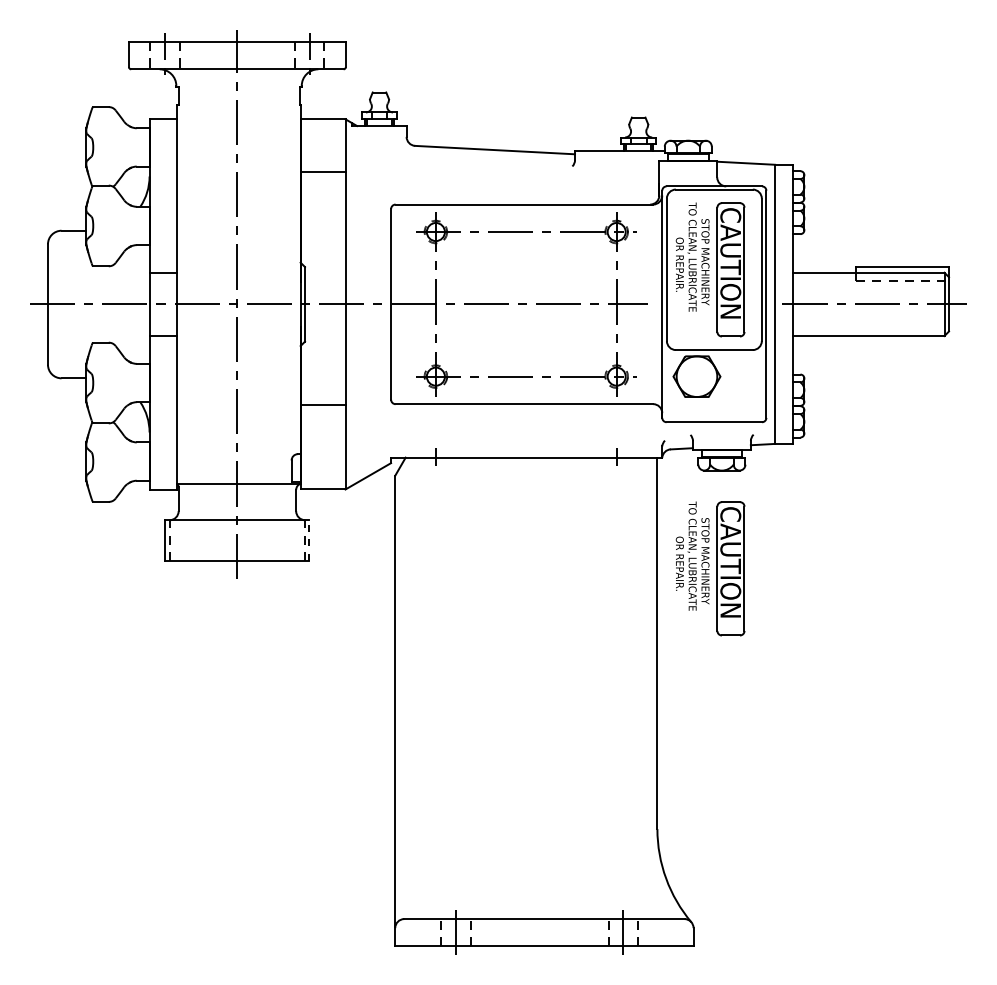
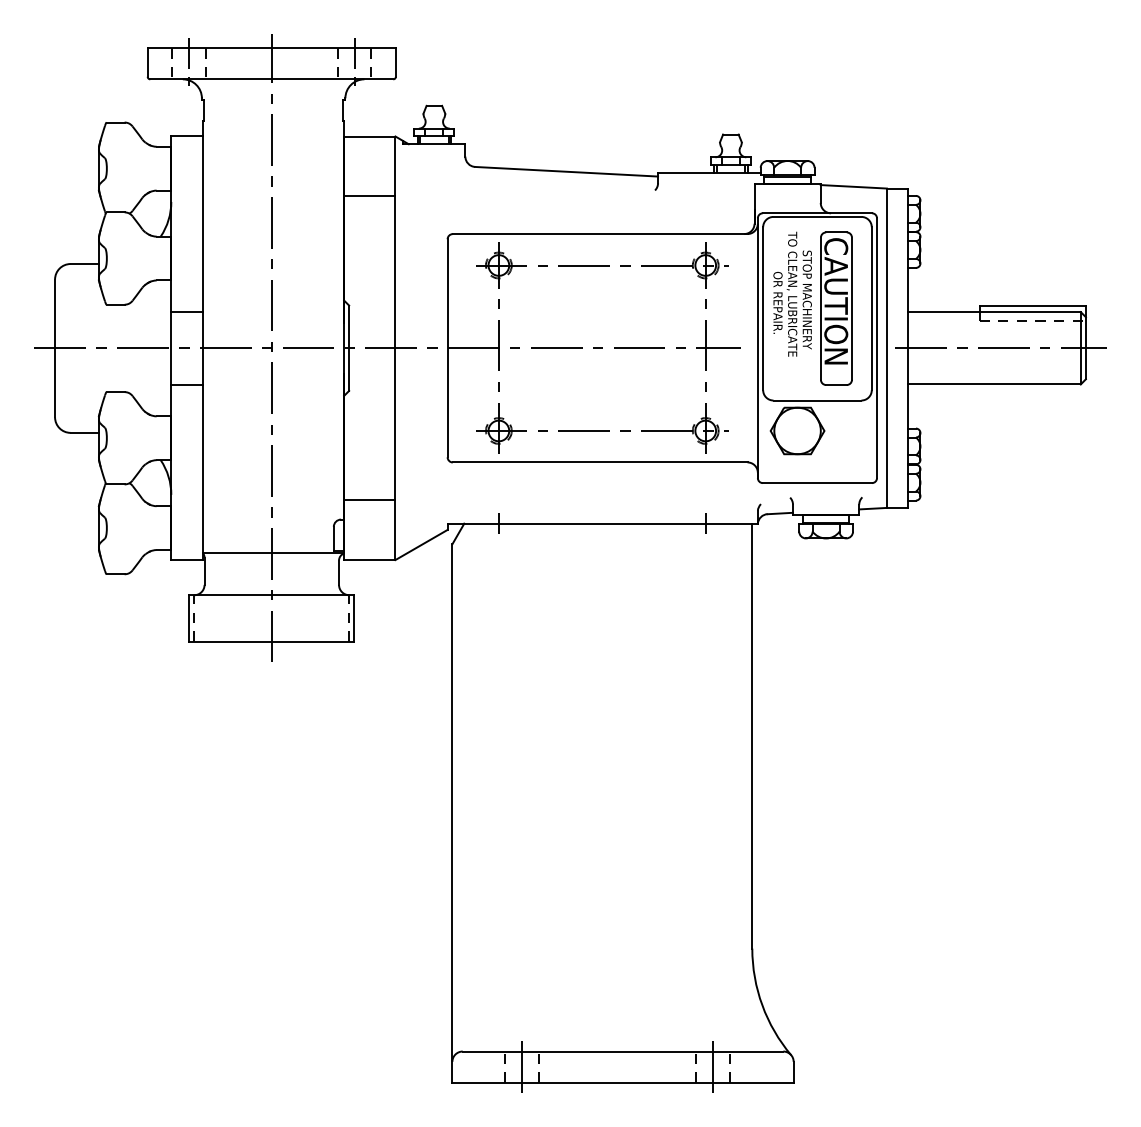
line: (322, 405) -> (369, 500), moved
line: (309, 540) -> (354, 618), dashed -> solid
part: (710, 568) -> (813, 650), removed

